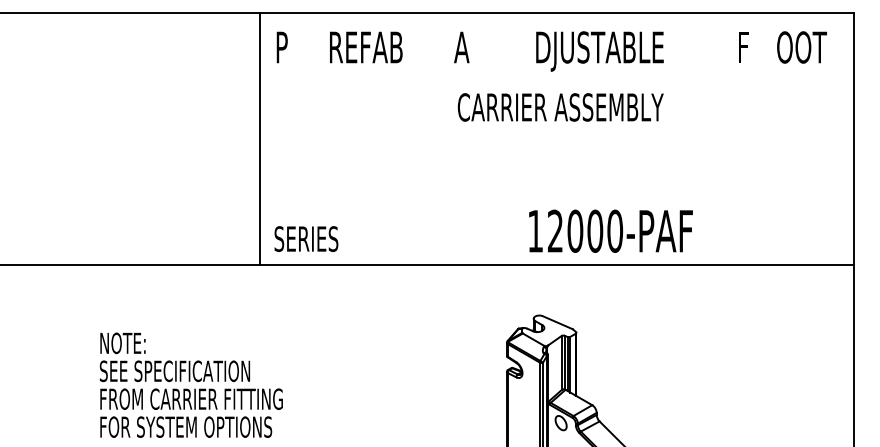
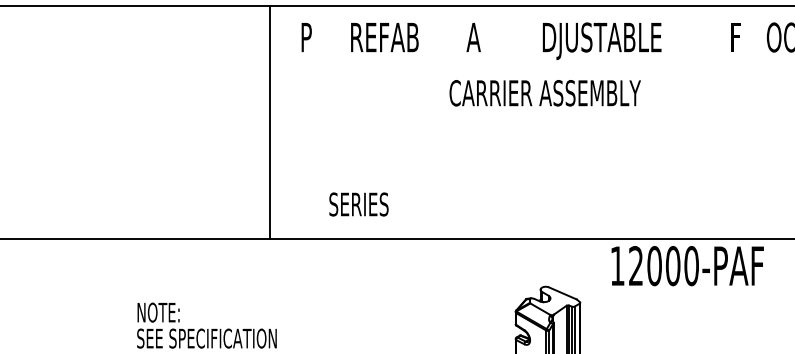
text: (560, 107) -> (545, 93), moved
line: (259, 138) -> (269, 122), moved
text: (610, 230) -> (687, 265), moved
text: (306, 238) -> (359, 203), moved

